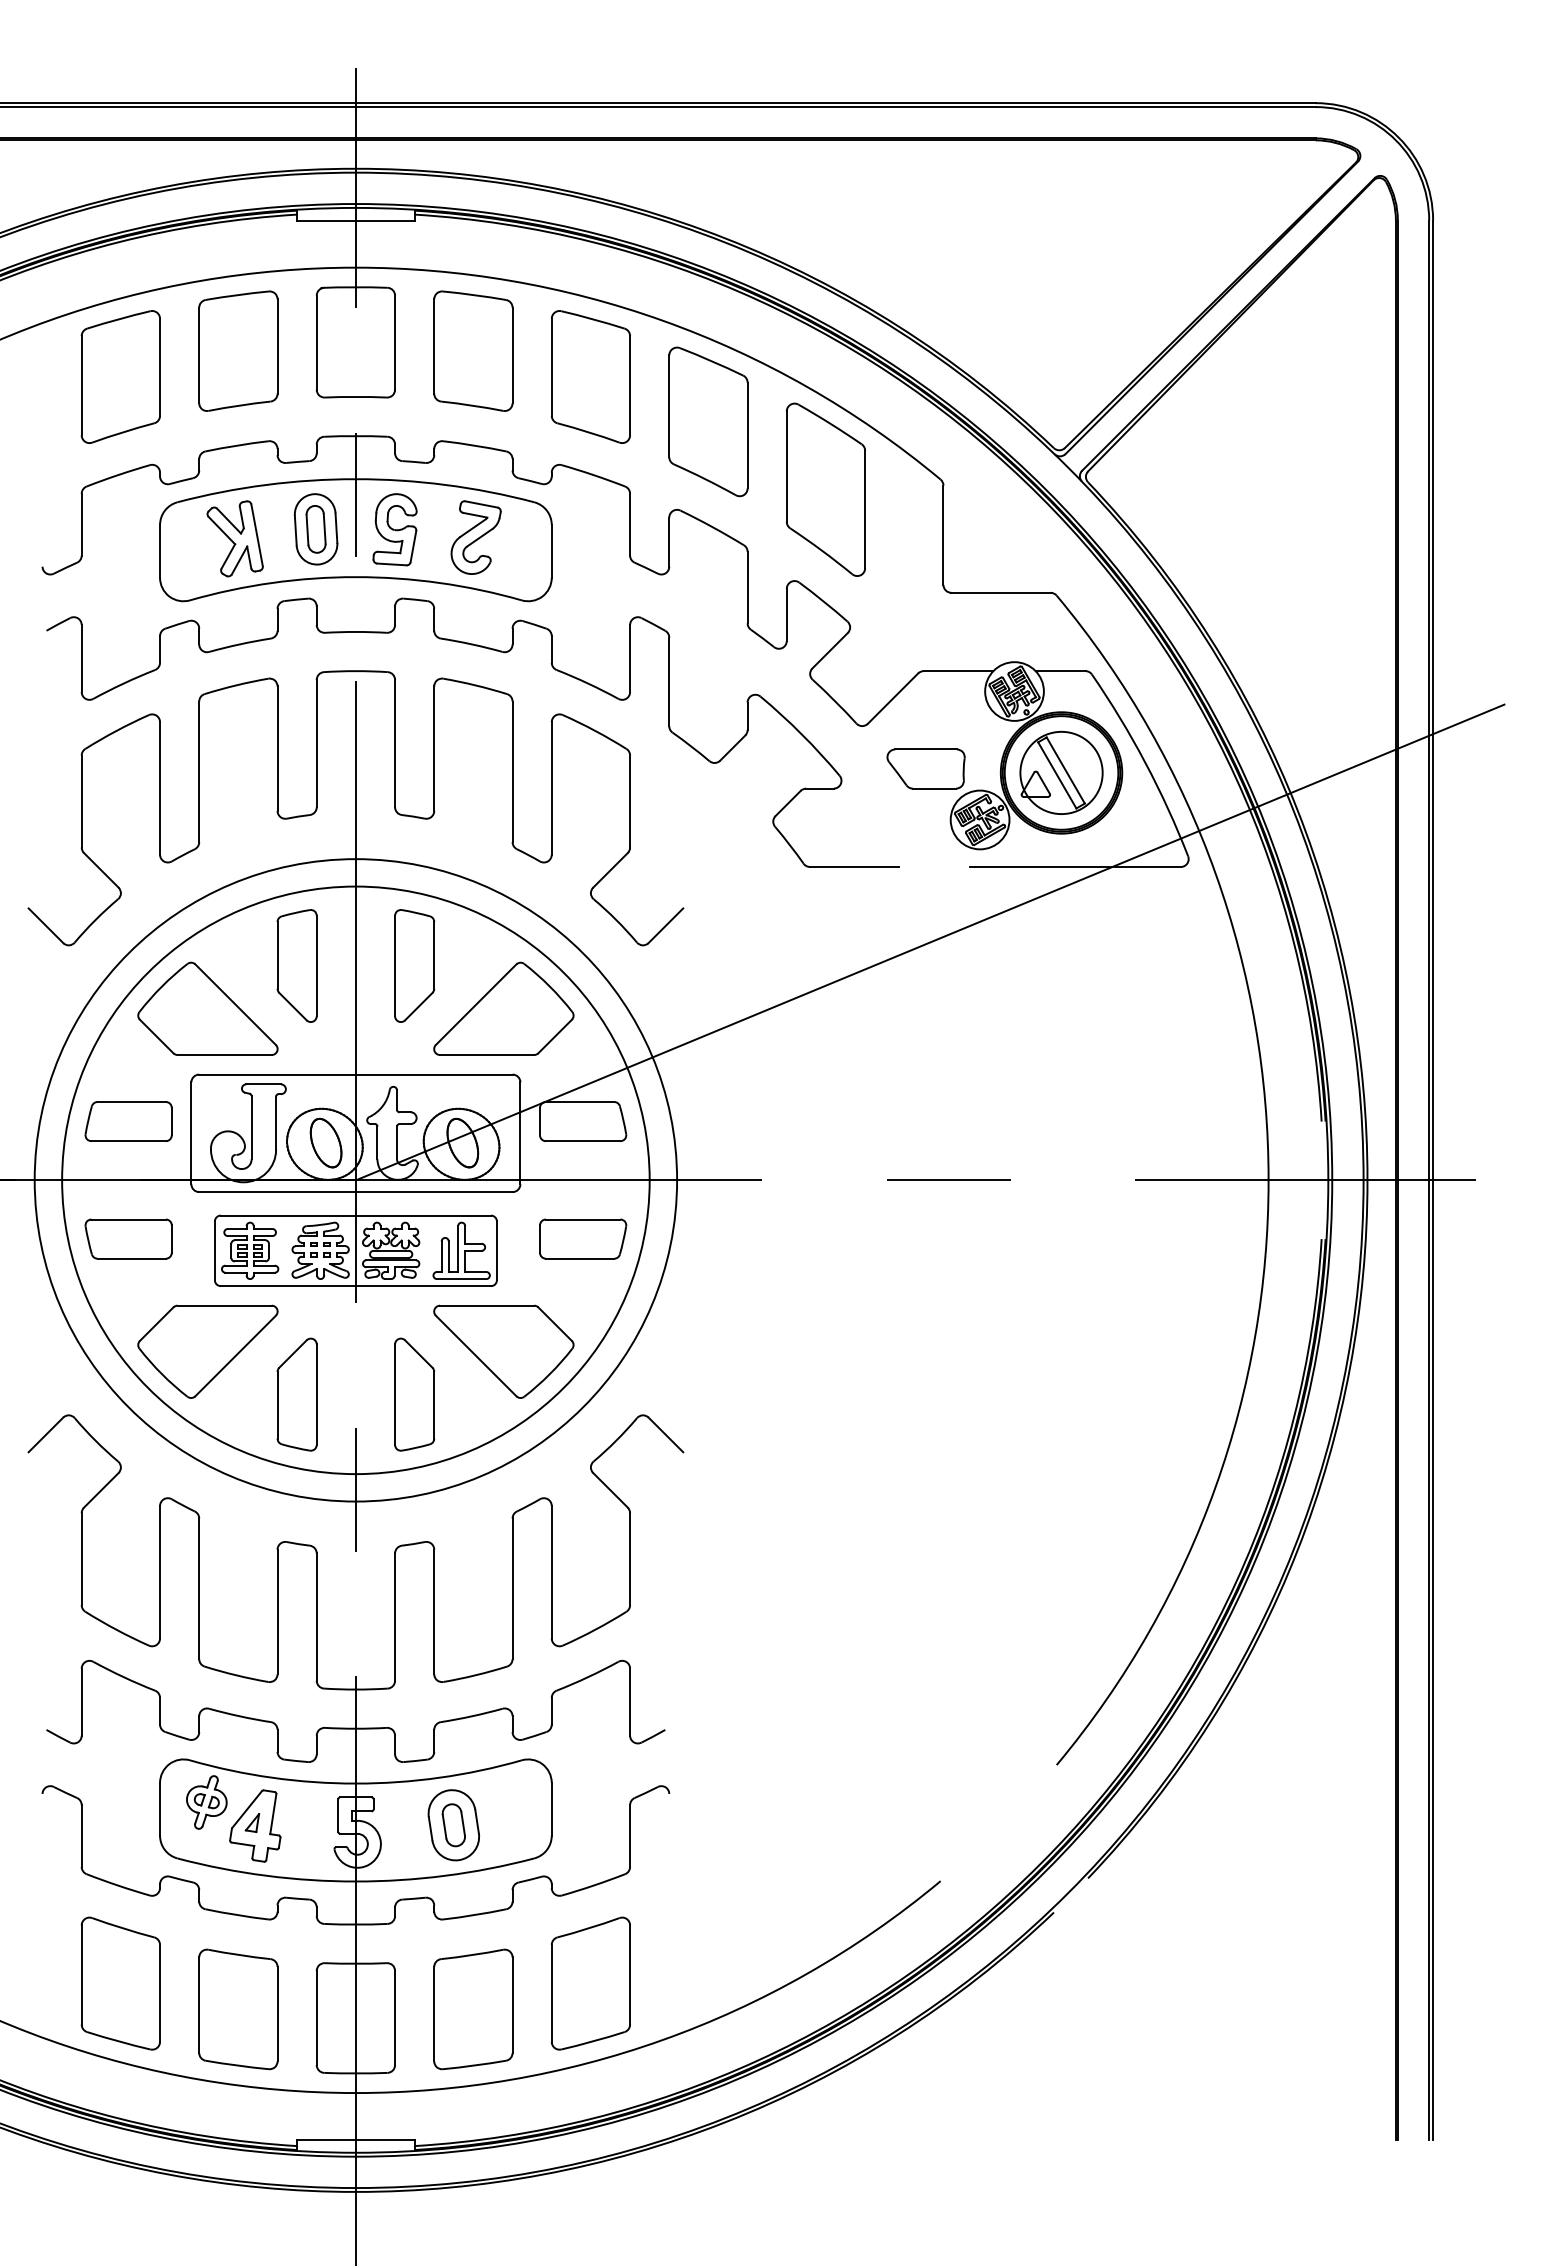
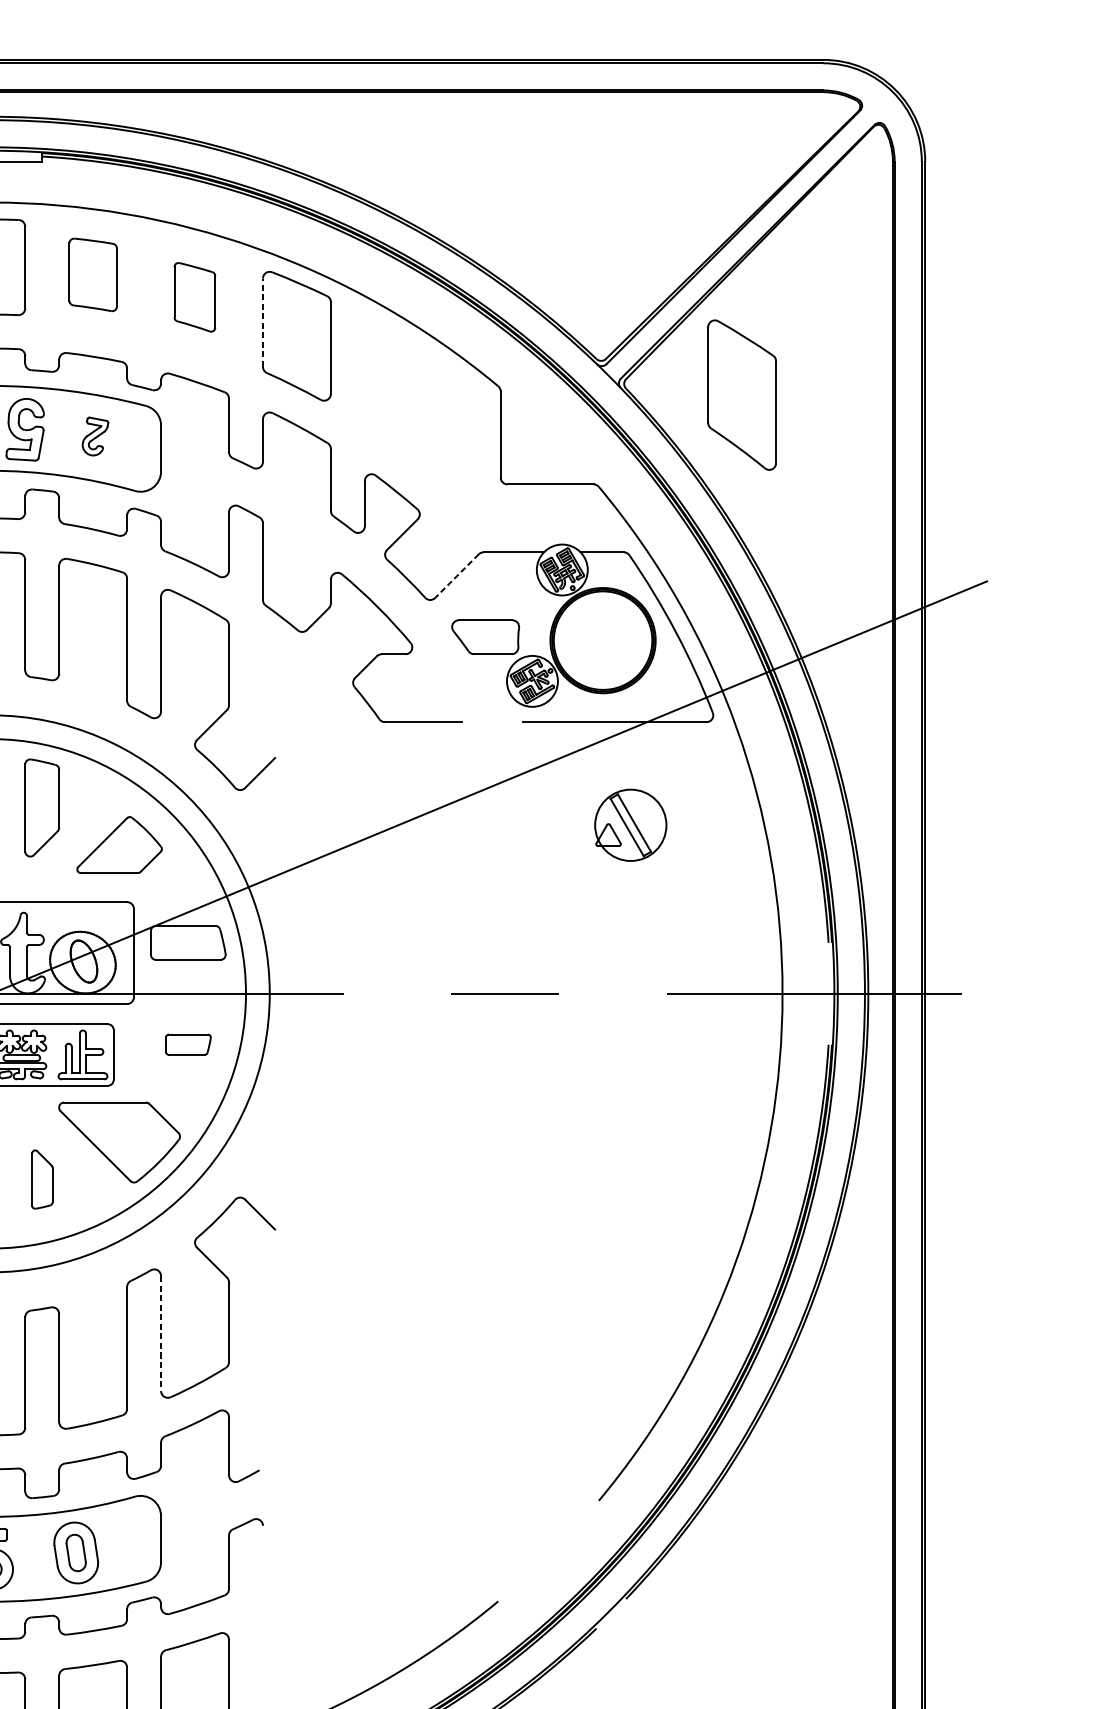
part: (473, 350) -> (93, 274), size x0.7
part: (590, 376) -> (194, 296), size x0.6
line: (669, 406) -> (263, 322), solid -> dashed
part: (825, 489) -> (741, 394), moved
part: (475, 537) -> (94, 436), size x0.6
line: (893, 698) -> (457, 576), solid -> dashed
part: (1061, 772) -> (630, 824), moved
part: (503, 1008) -> (119, 844), size x0.7
part: (583, 1238) -> (188, 1044), size x0.6
part: (414, 1394) -> (42, 1179), size x0.6
line: (551, 1572) -> (160, 1333), solid -> dashed

